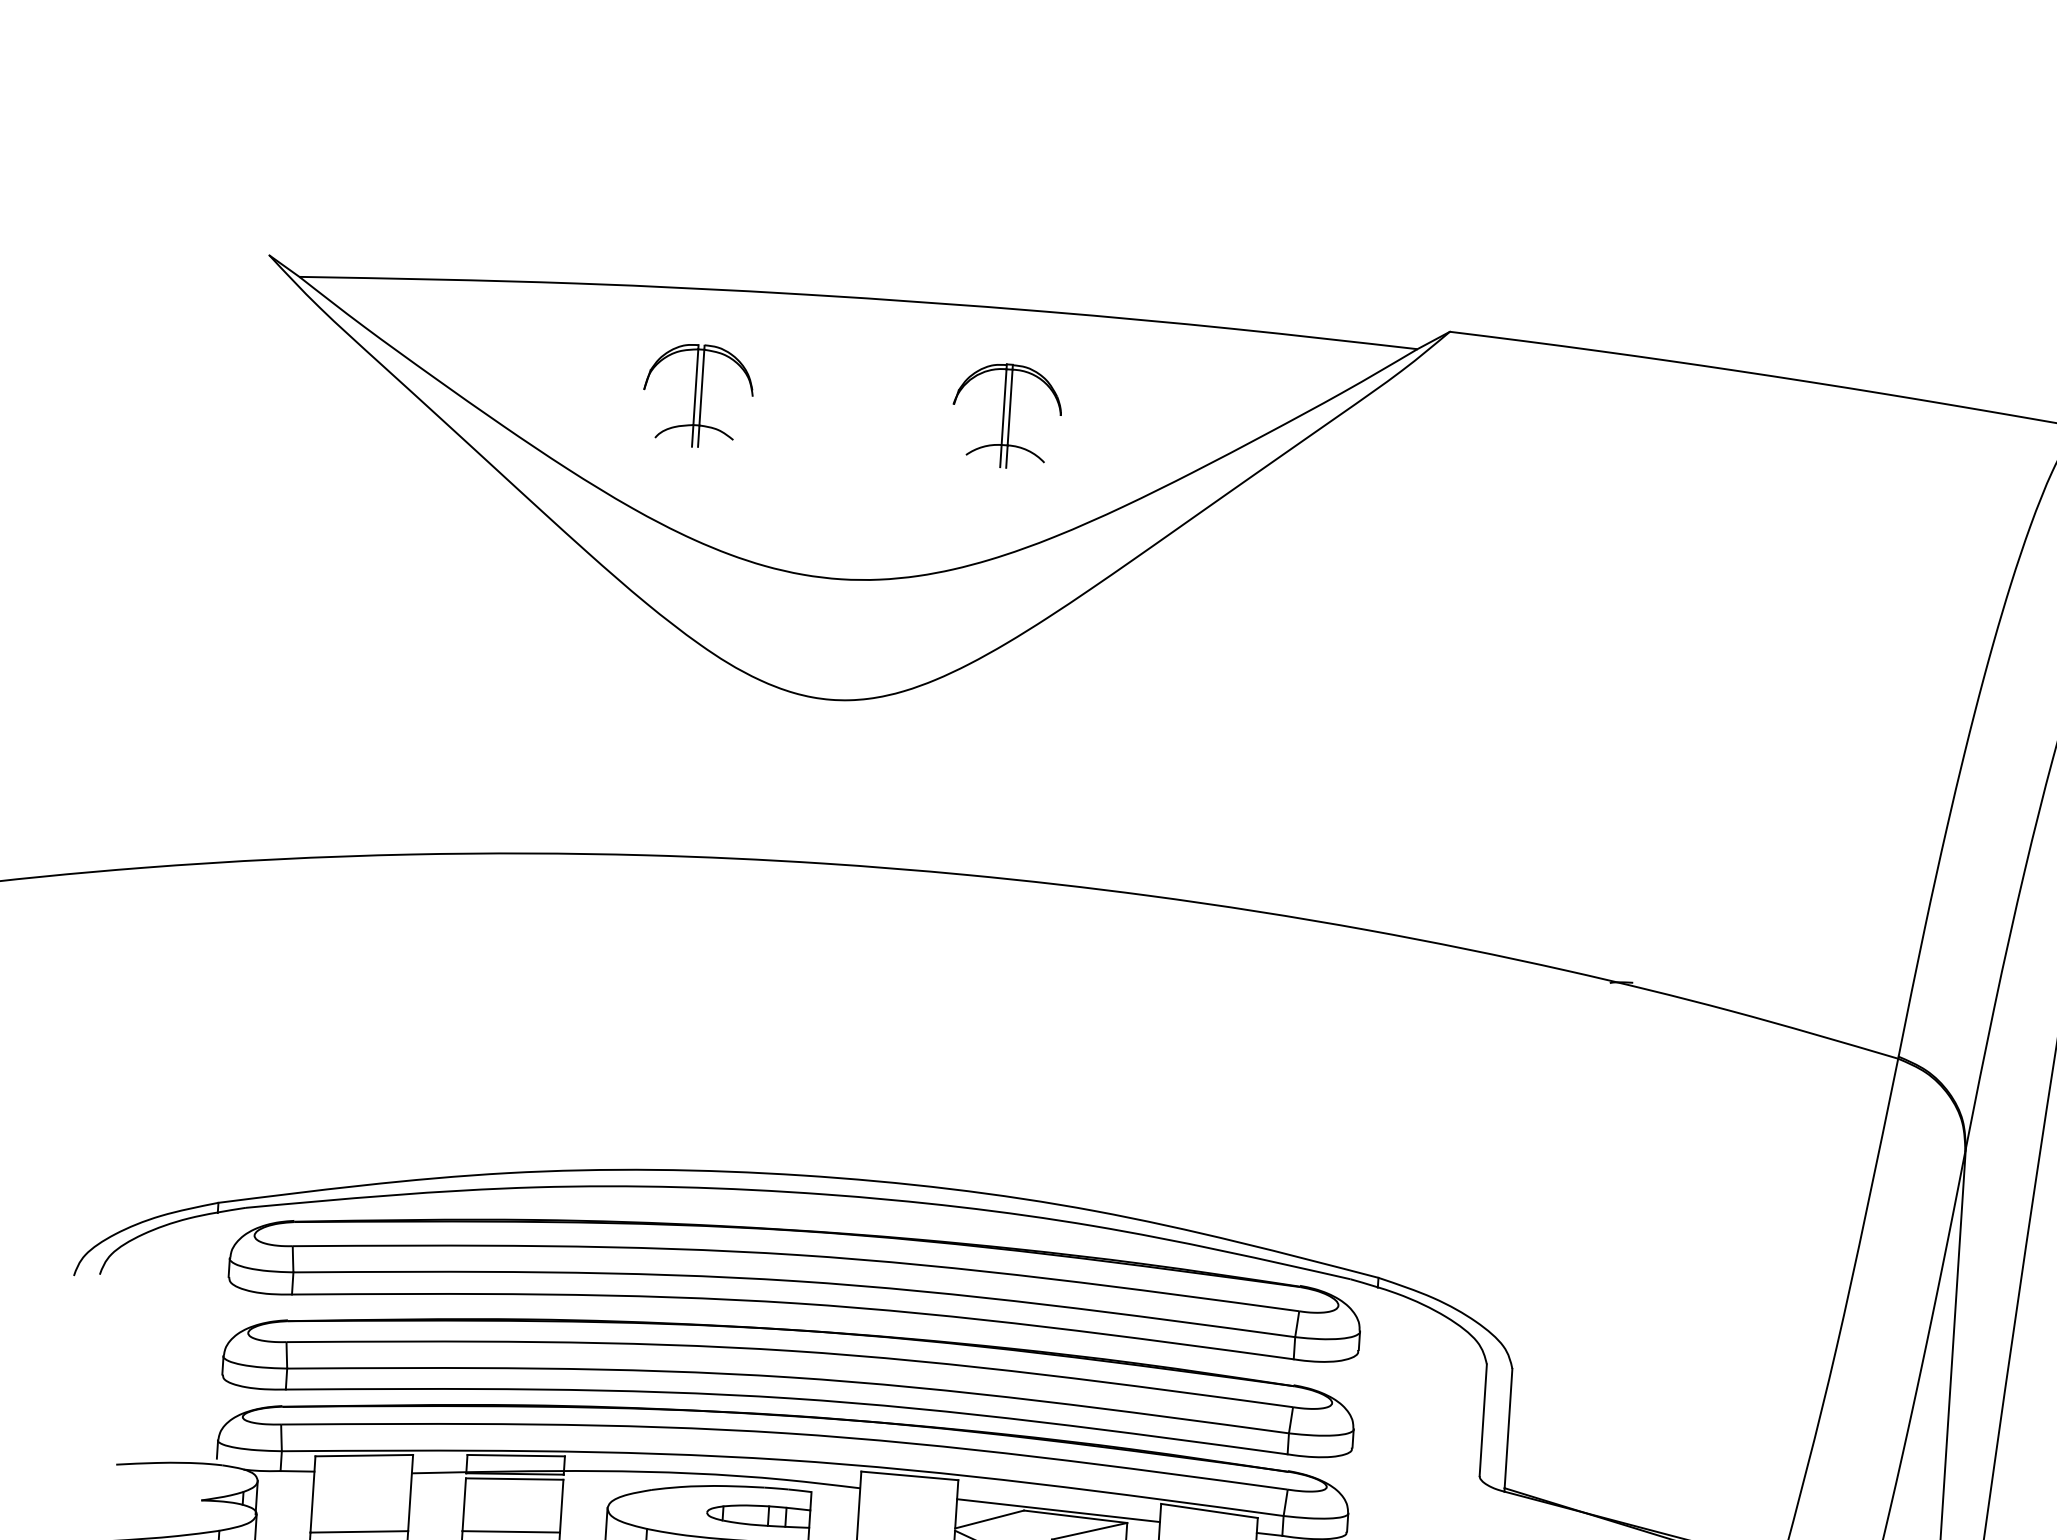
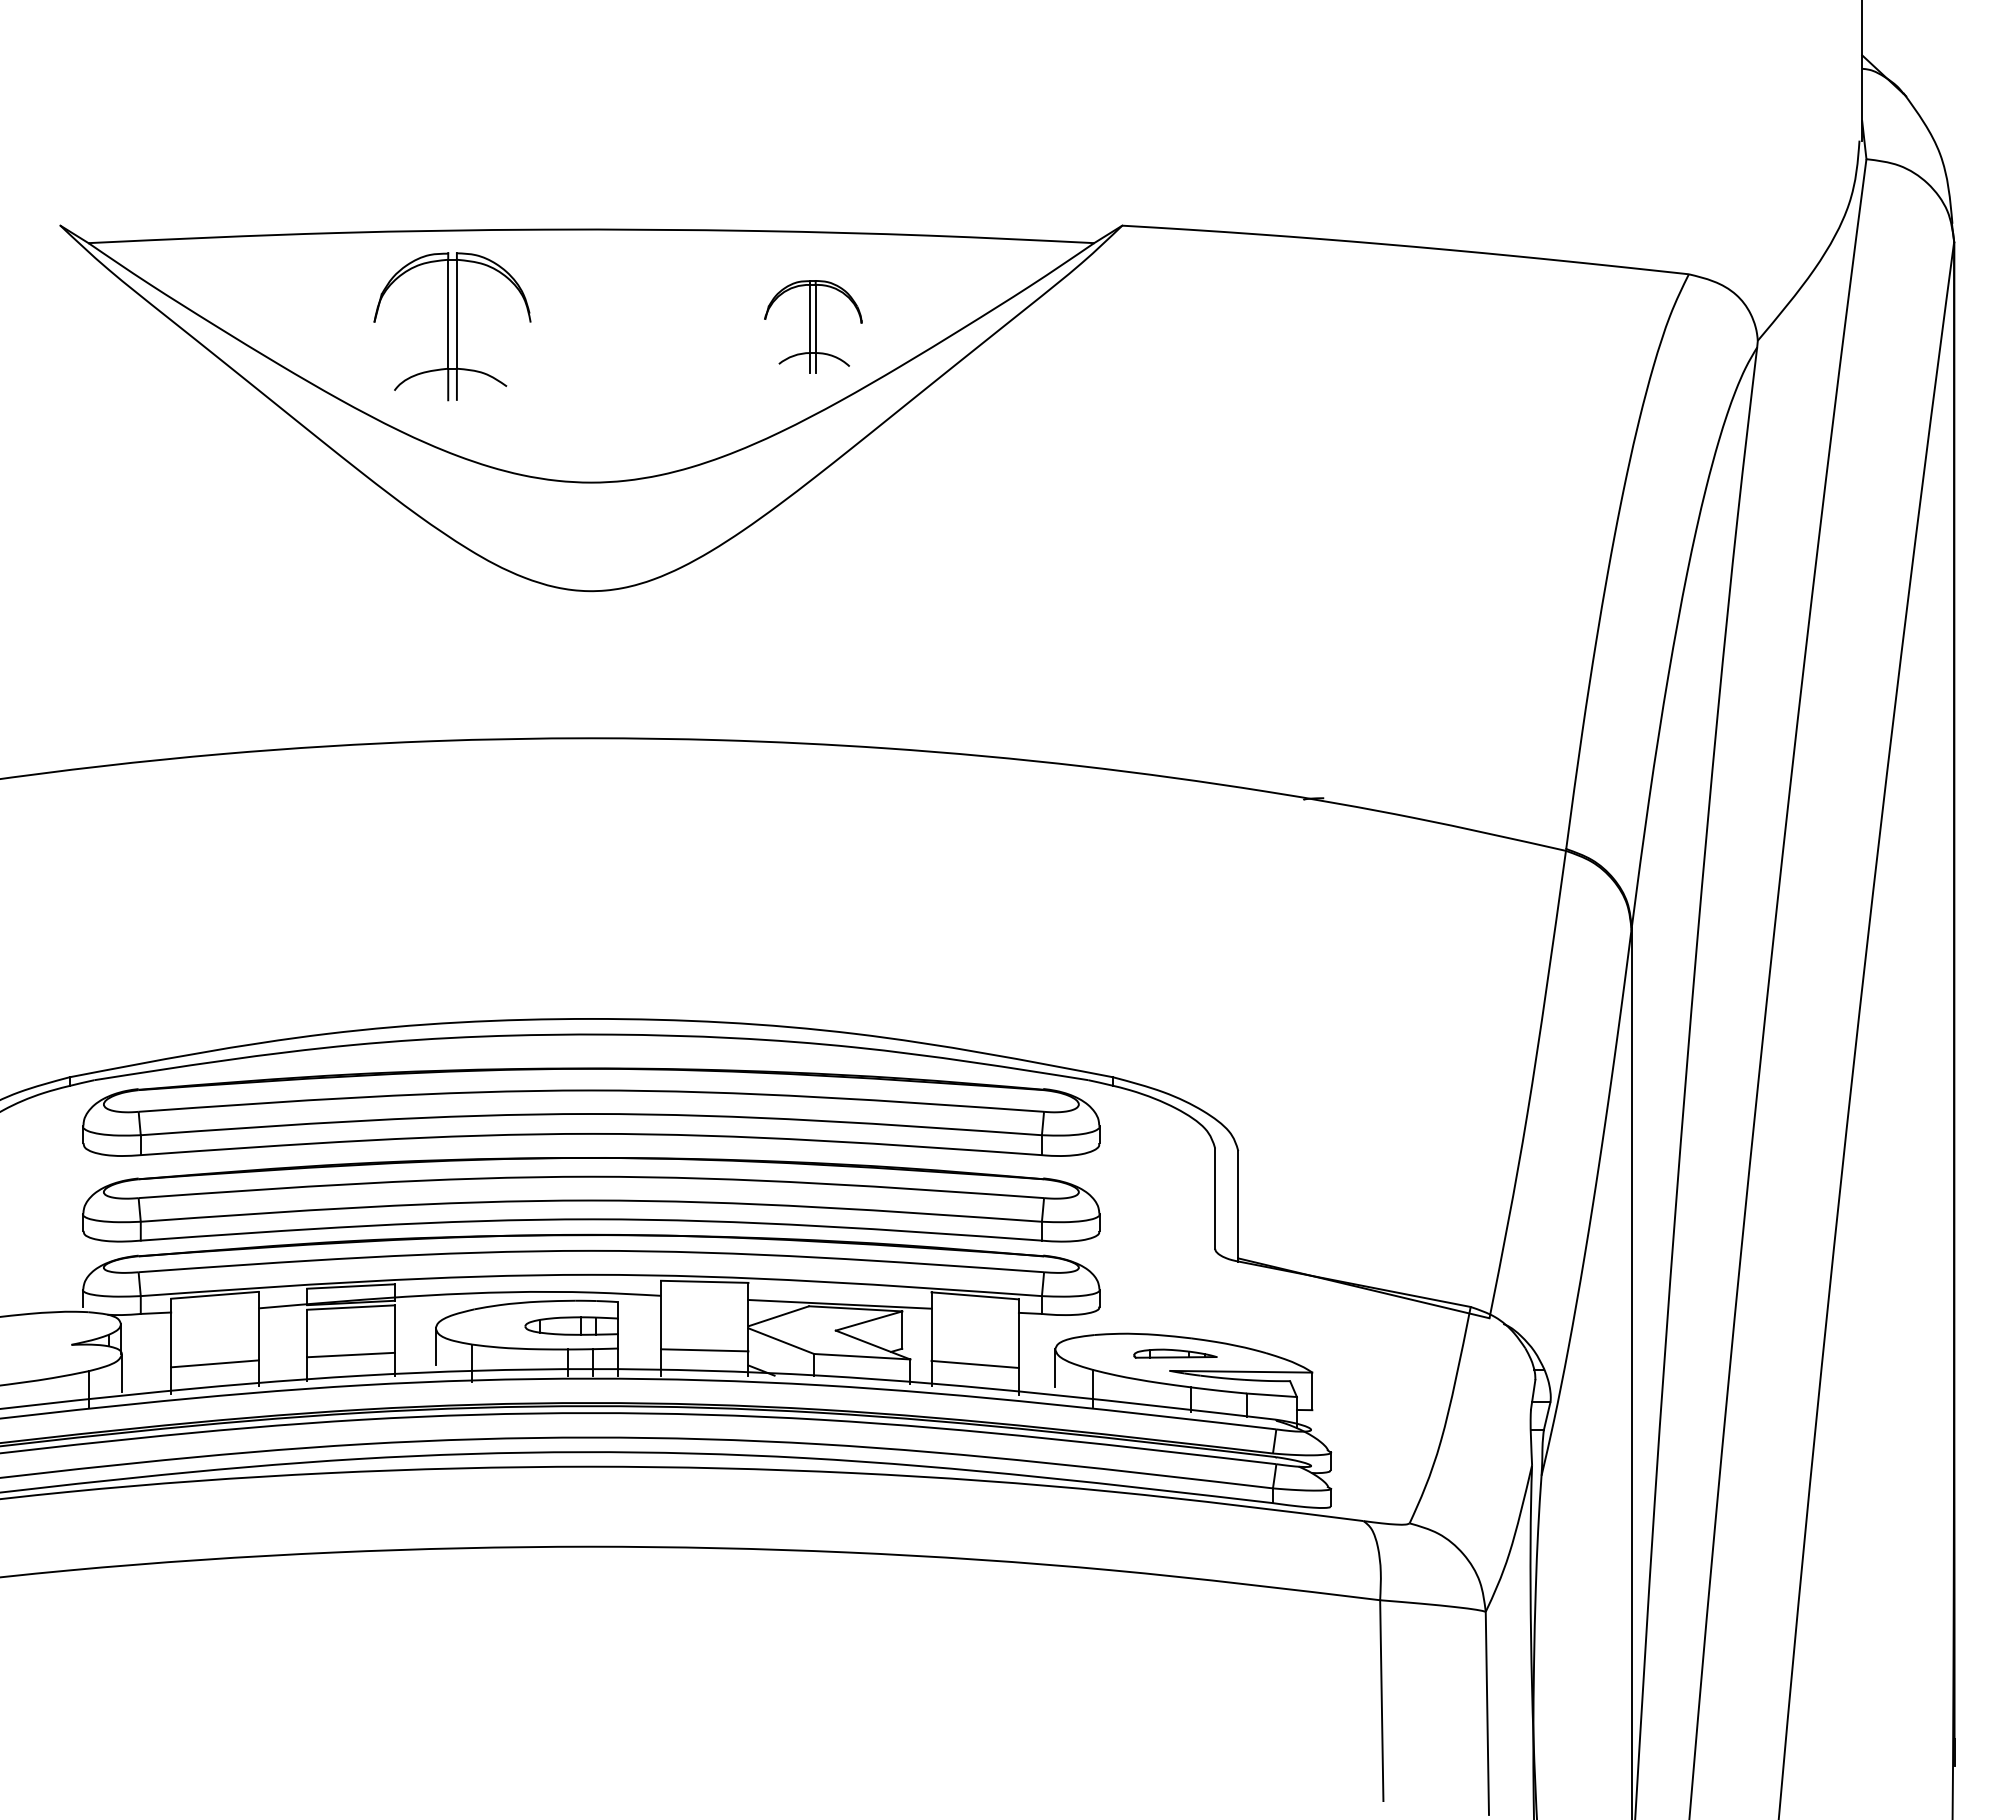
part: (698, 395) -> (452, 326), size x1.6
part: (1007, 415) -> (813, 326), moved

